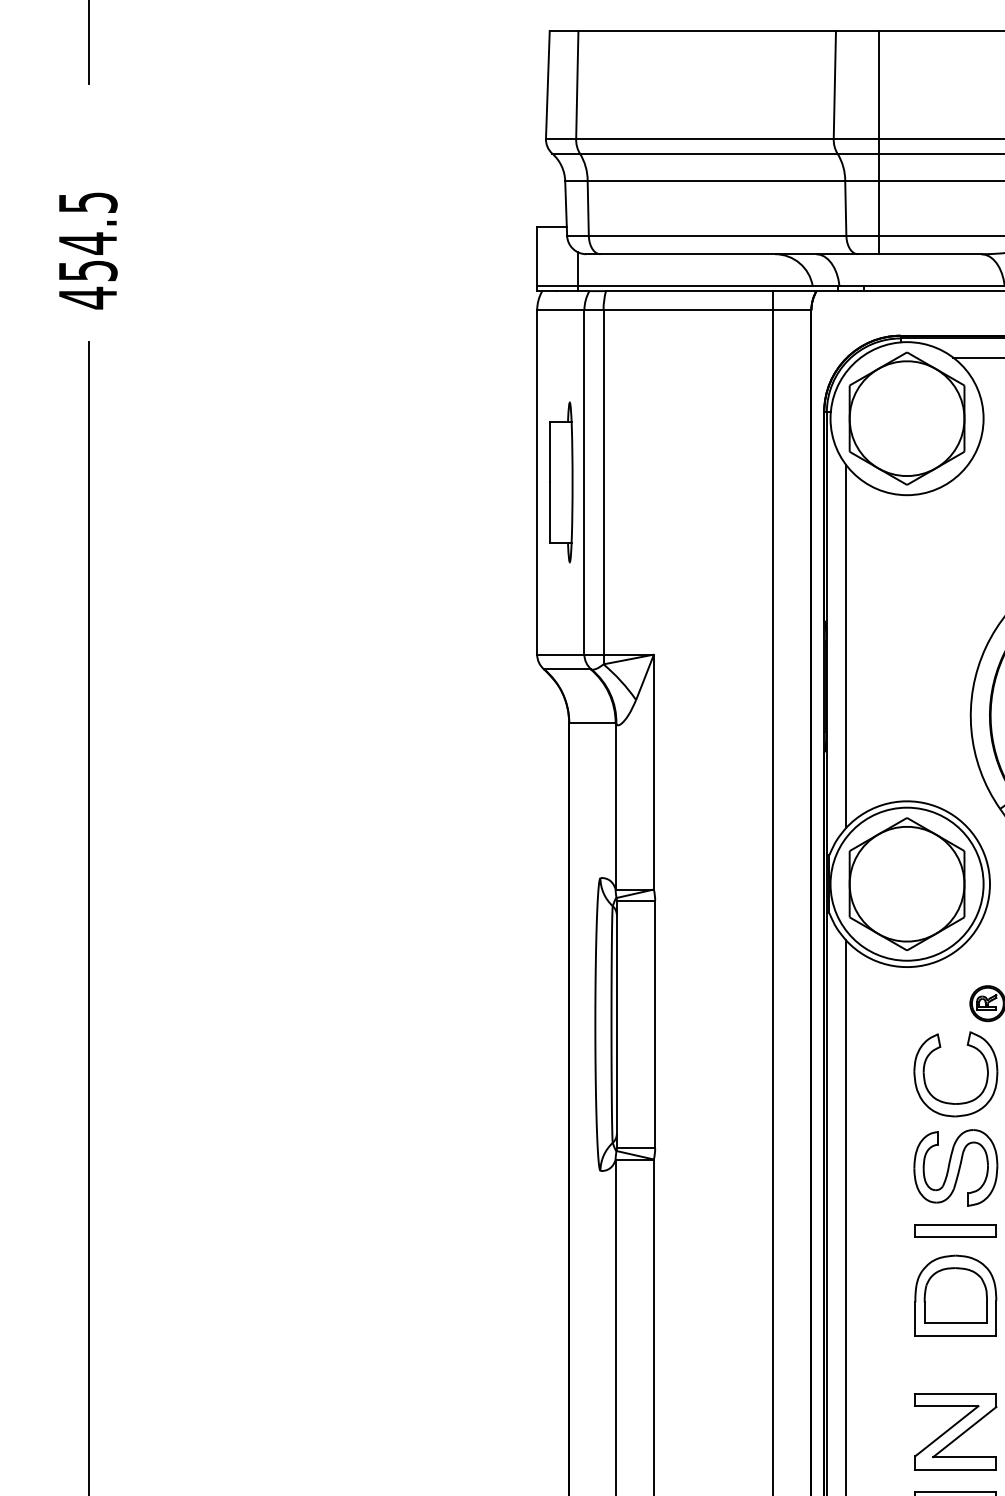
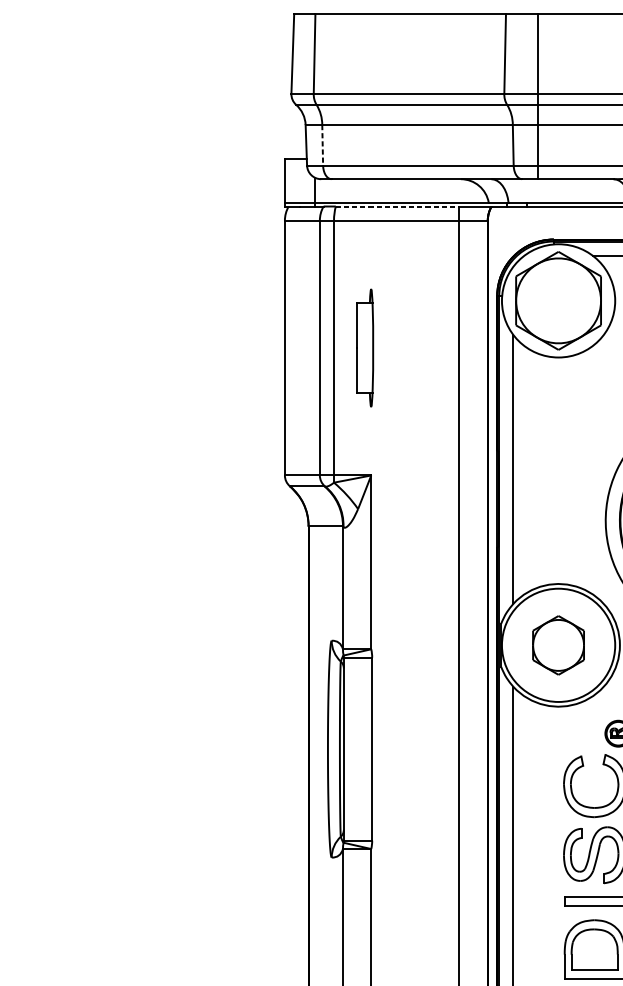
line: (588, 208) -> (322, 145), solid -> dashed
line: (689, 291) -> (397, 206), solid -> dashed
part: (561, 482) -> (365, 348), moved
part: (906, 884) -> (558, 645), size x0.6

